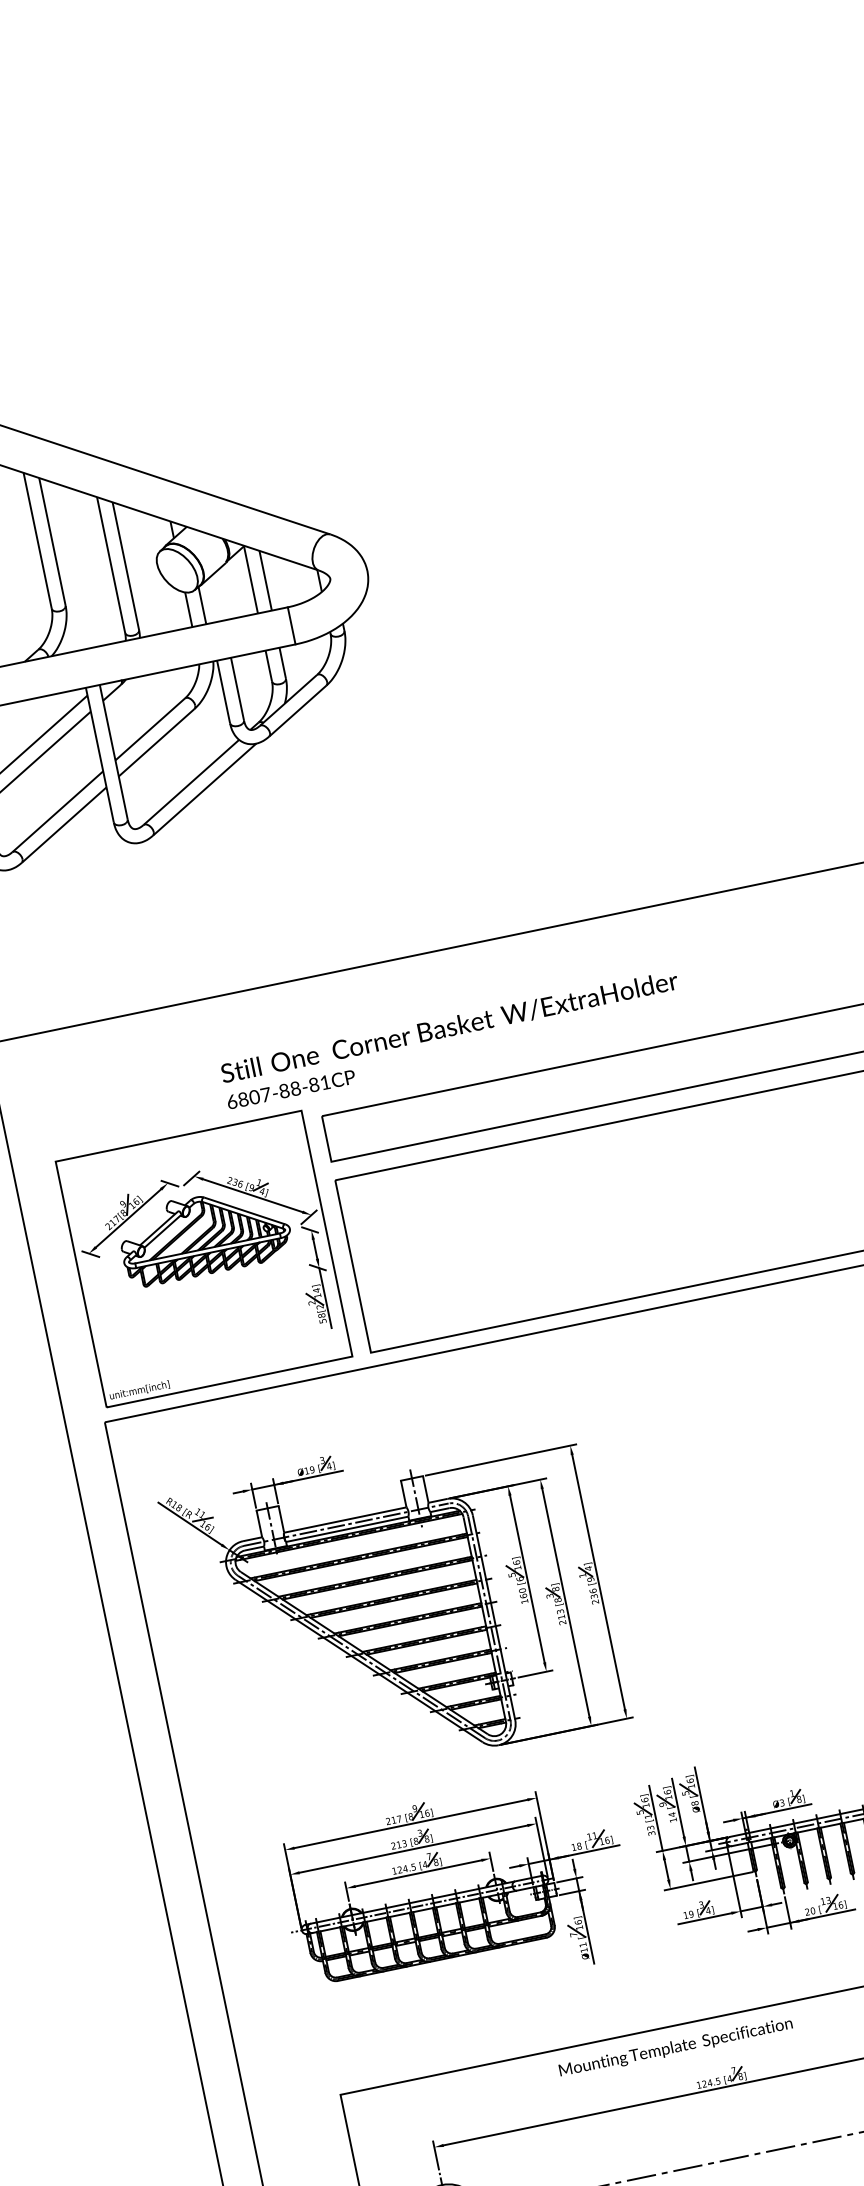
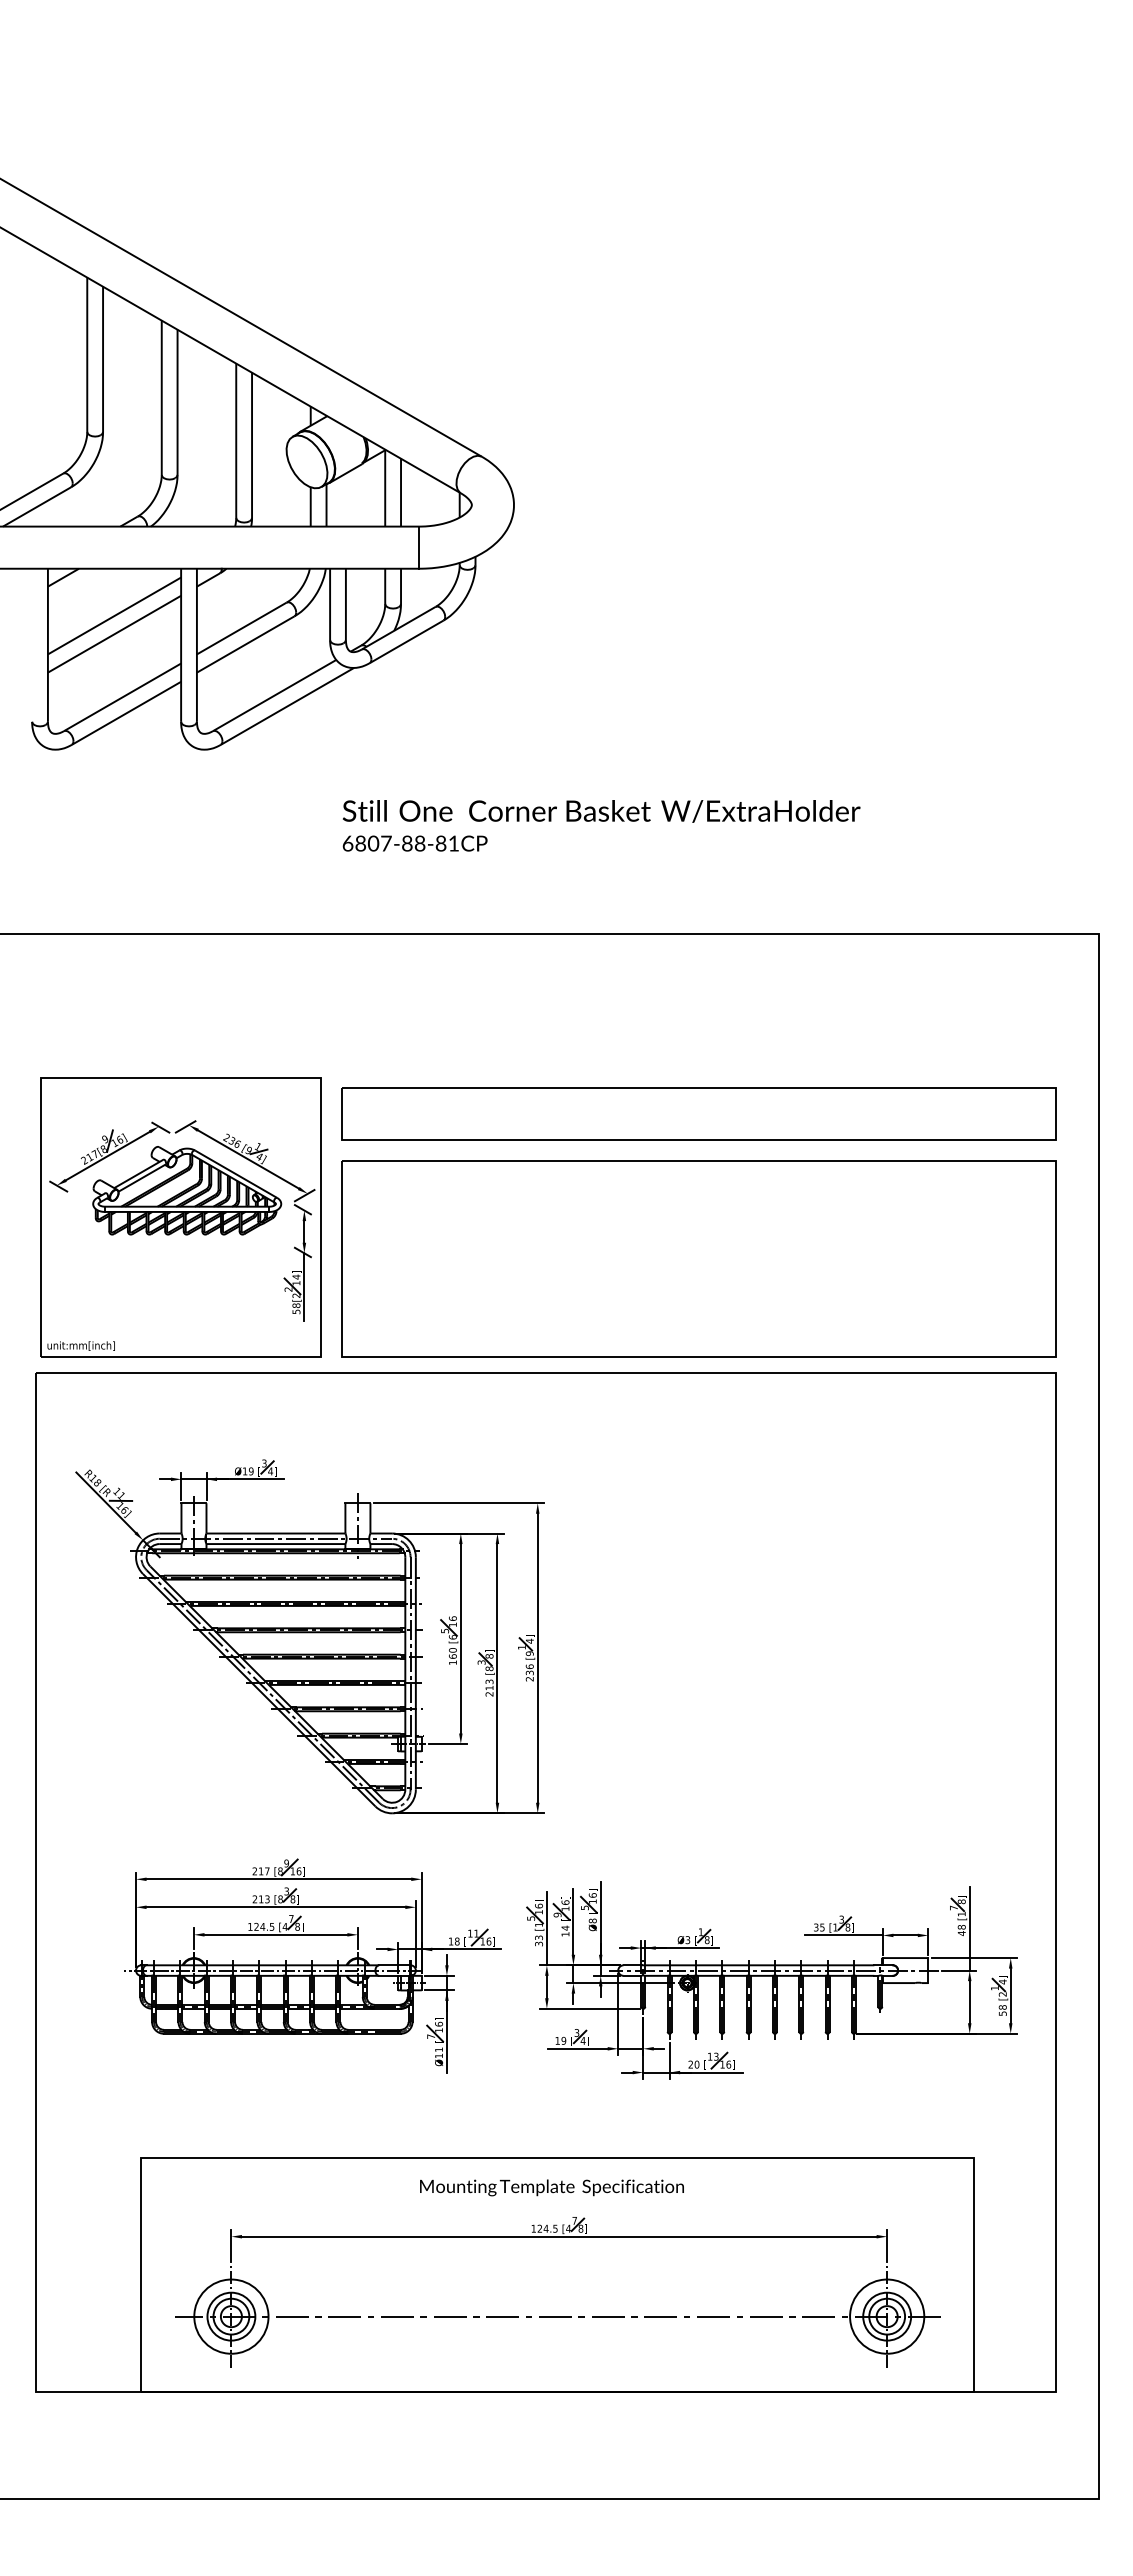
text: (452, 1039) -> (601, 825), moved
text: (675, 2047) -> (551, 2187), moved

